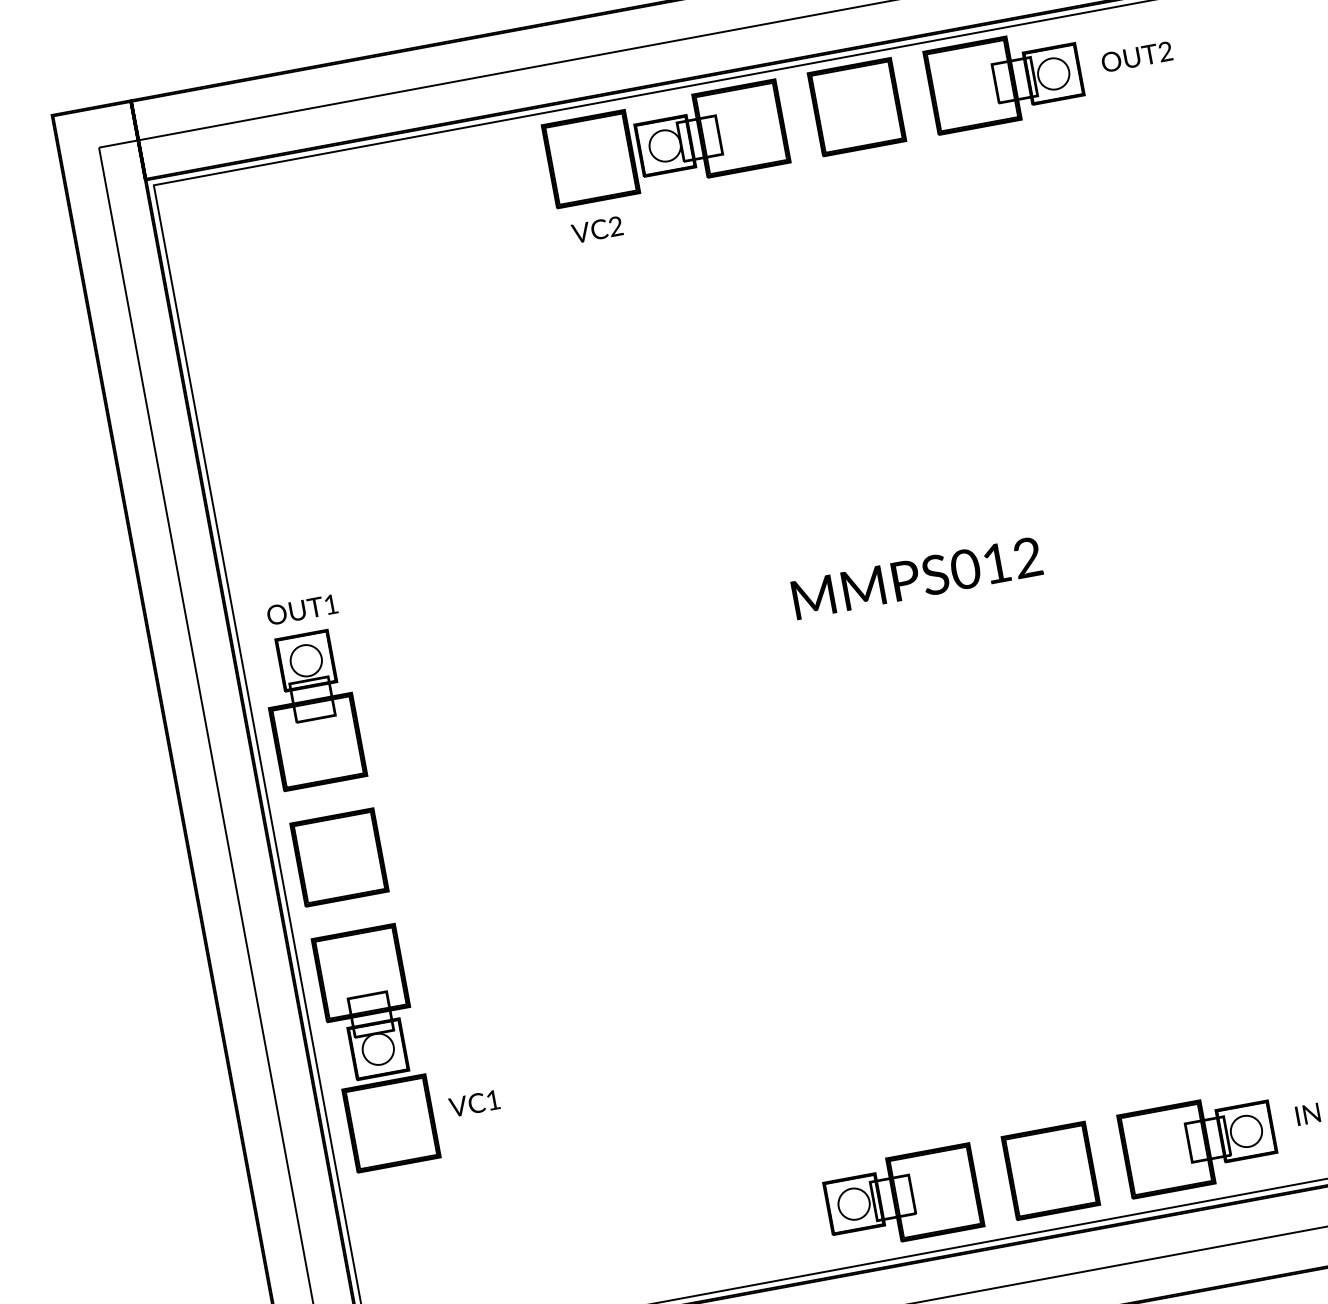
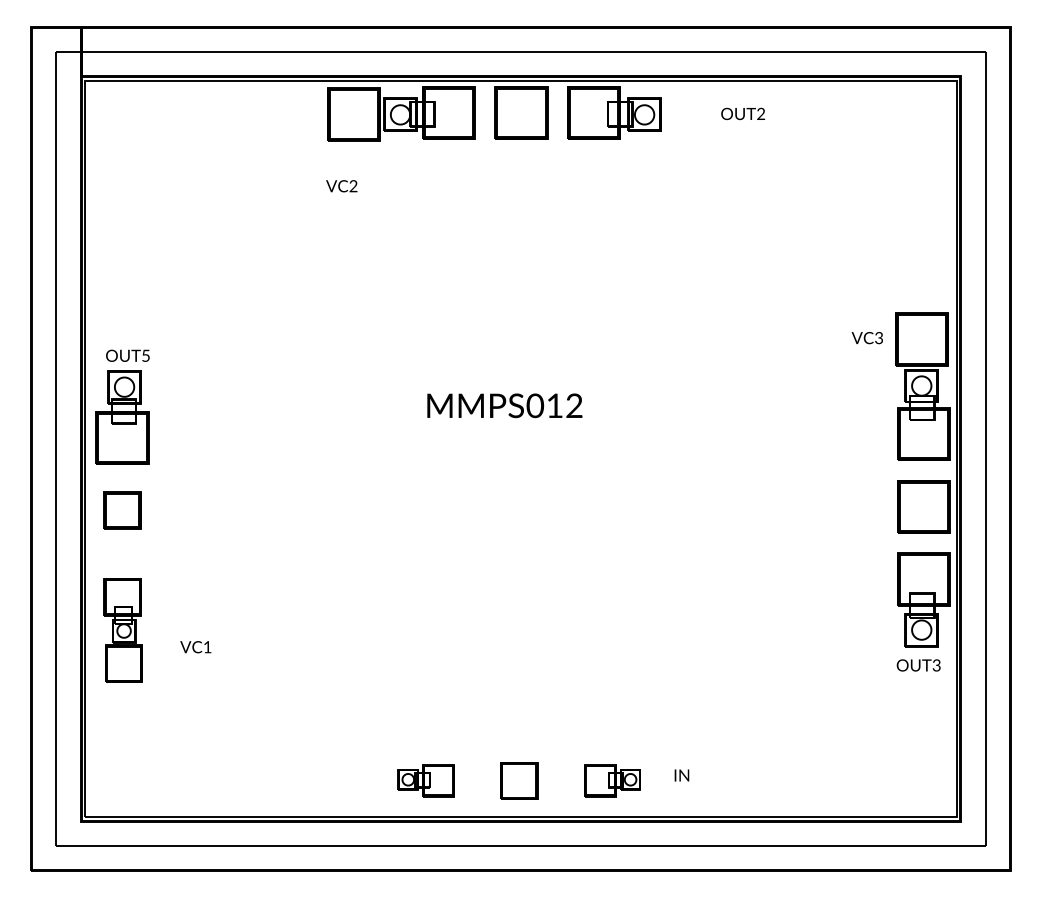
text: (1137, 56) -> (743, 113), moved
text: (596, 230) -> (341, 186), moved
text: (330, 604) -> (145, 355), OUT1 -> OUT5
part: (339, 857) -> (122, 510), size x0.7
part: (374, 1048) -> (122, 630), size x0.7
text: (474, 1104) -> (195, 647), moved
part: (1198, 1142) -> (612, 780), size x0.6
part: (1050, 1170) -> (519, 780), size x0.7
part: (902, 1197) -> (426, 780), size x0.6

